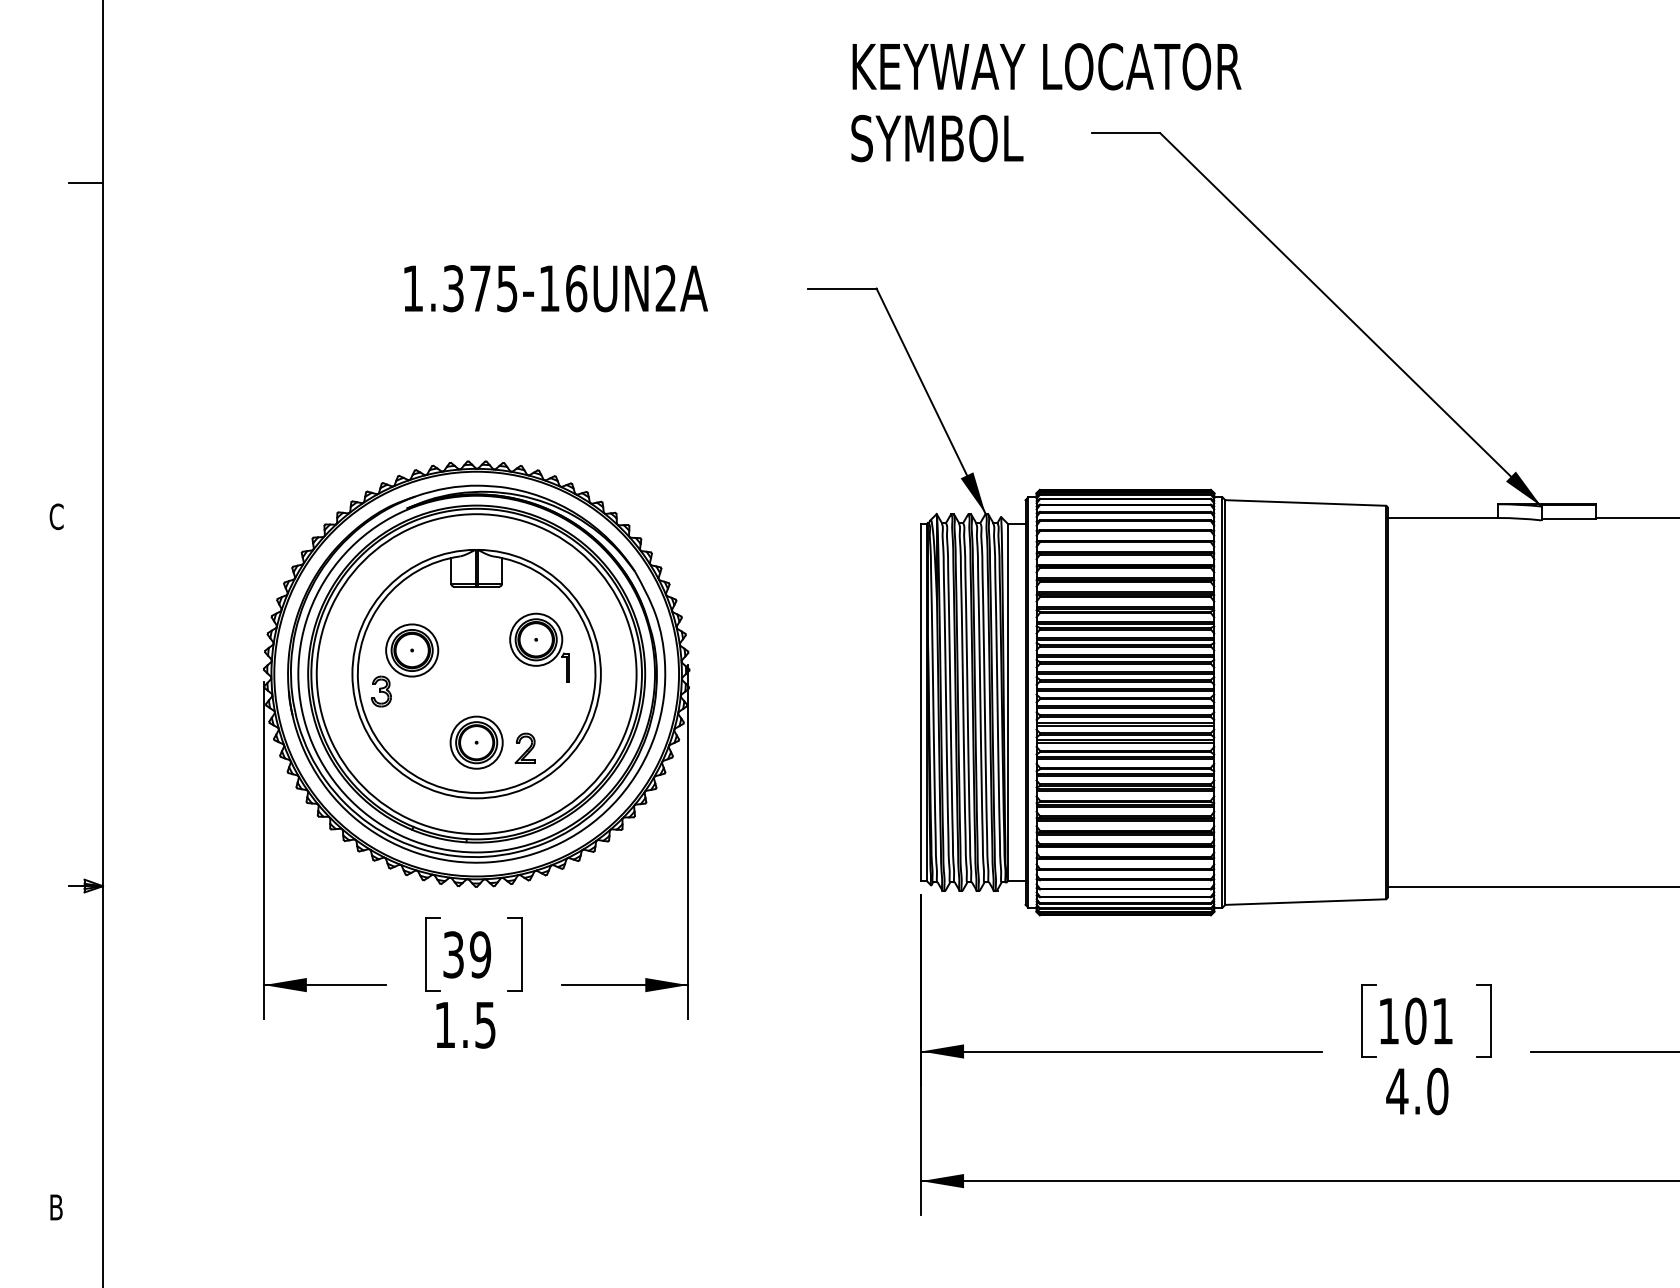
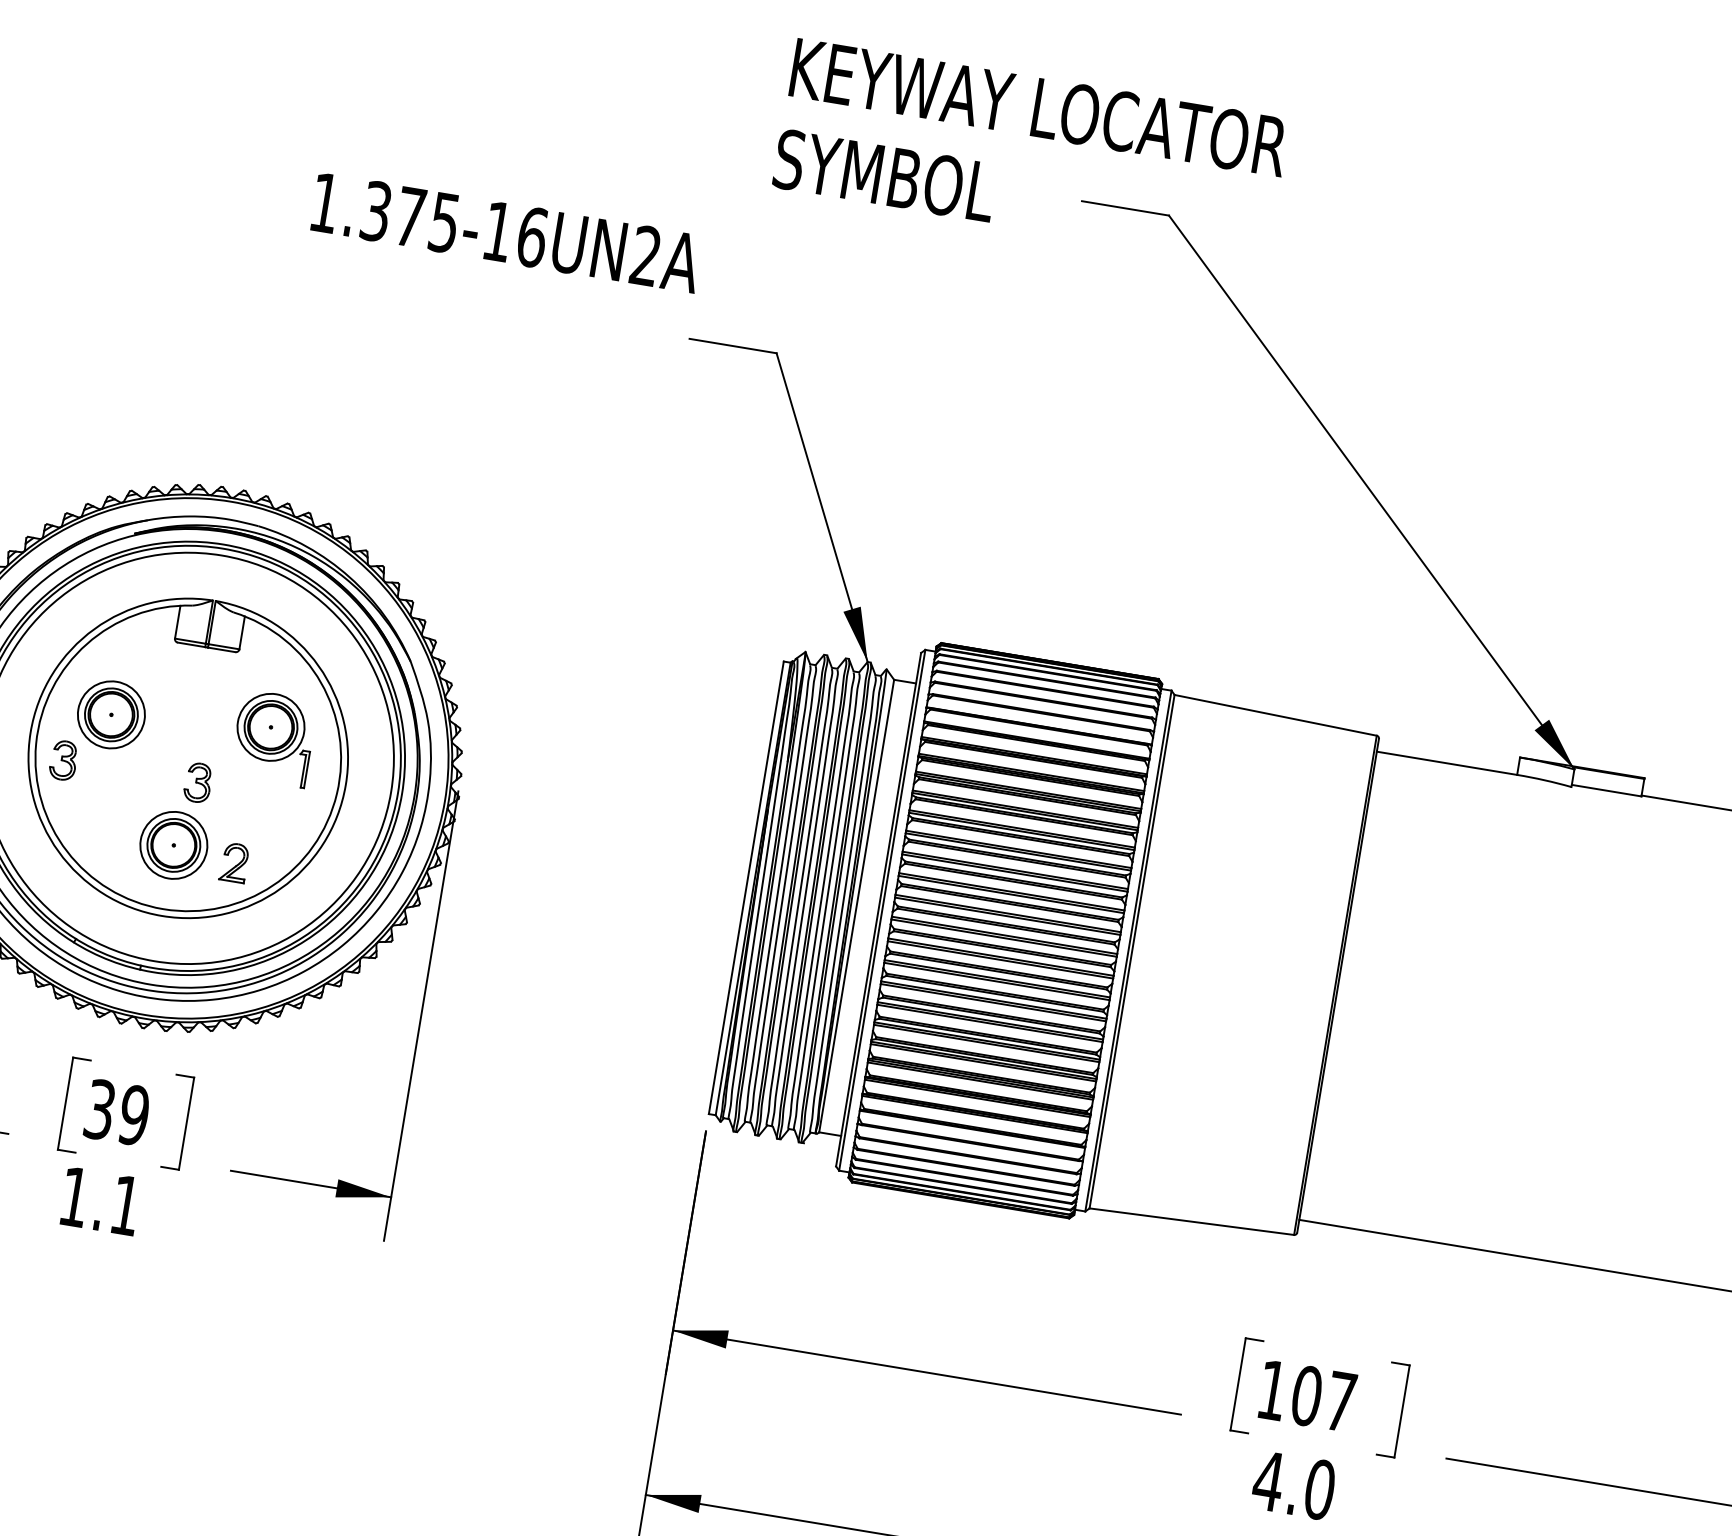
text: (555, 288) -> (505, 232), moved
part: (487, 691) -> (198, 782), added
text: (1442, 1021) -> (1340, 1401), 101 -> 107
text: (485, 1025) -> (125, 1206), 1.5 -> 1.1

